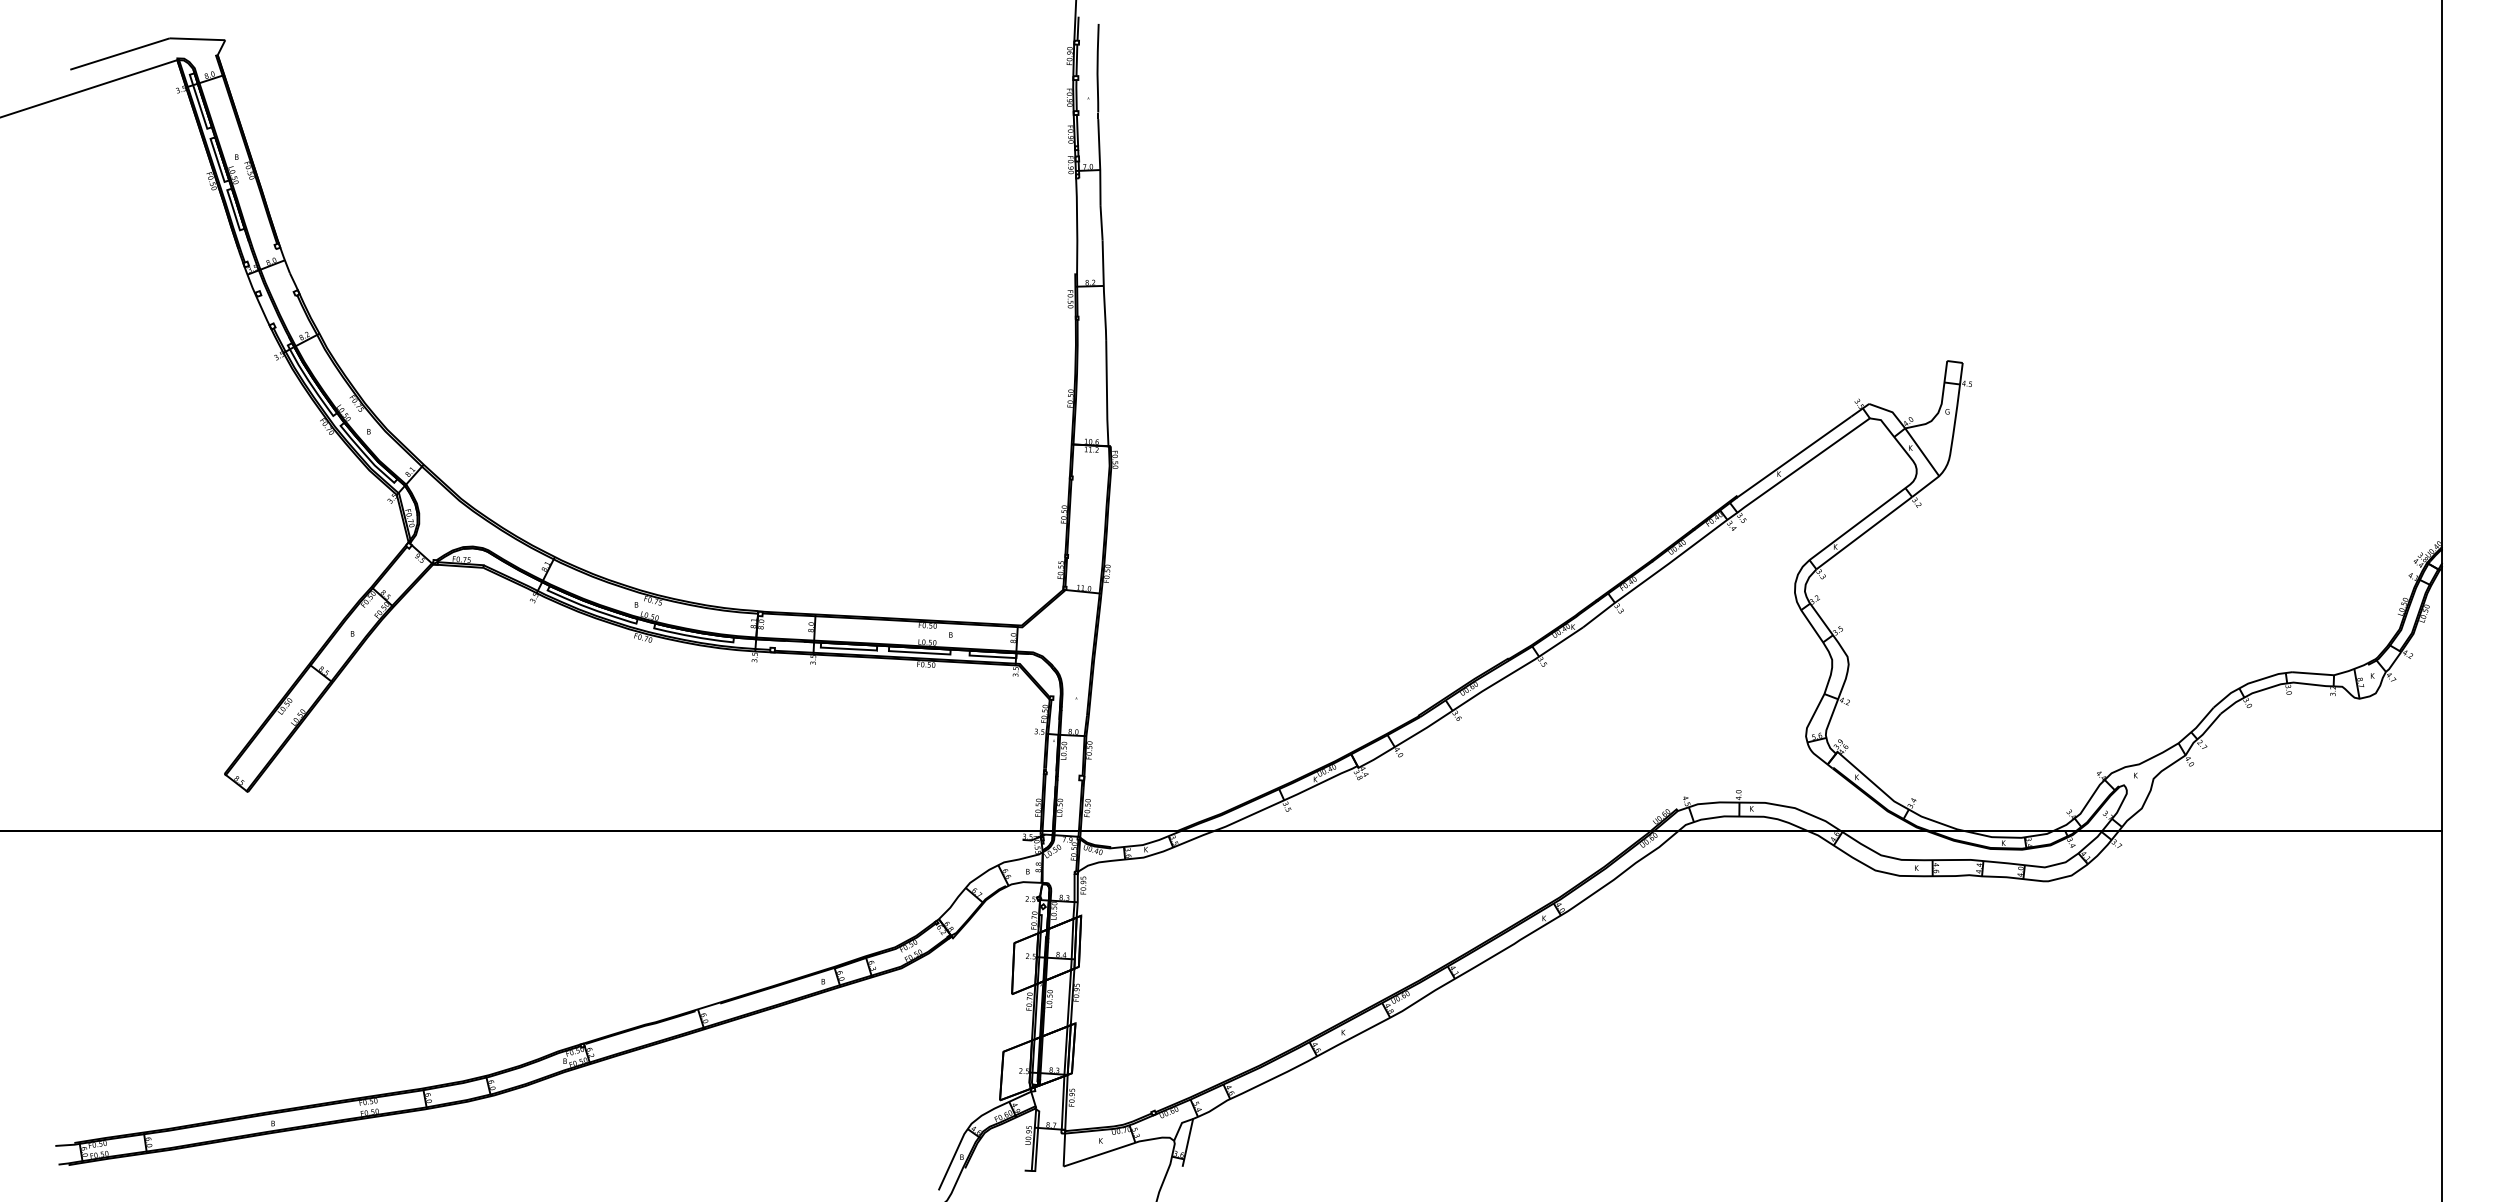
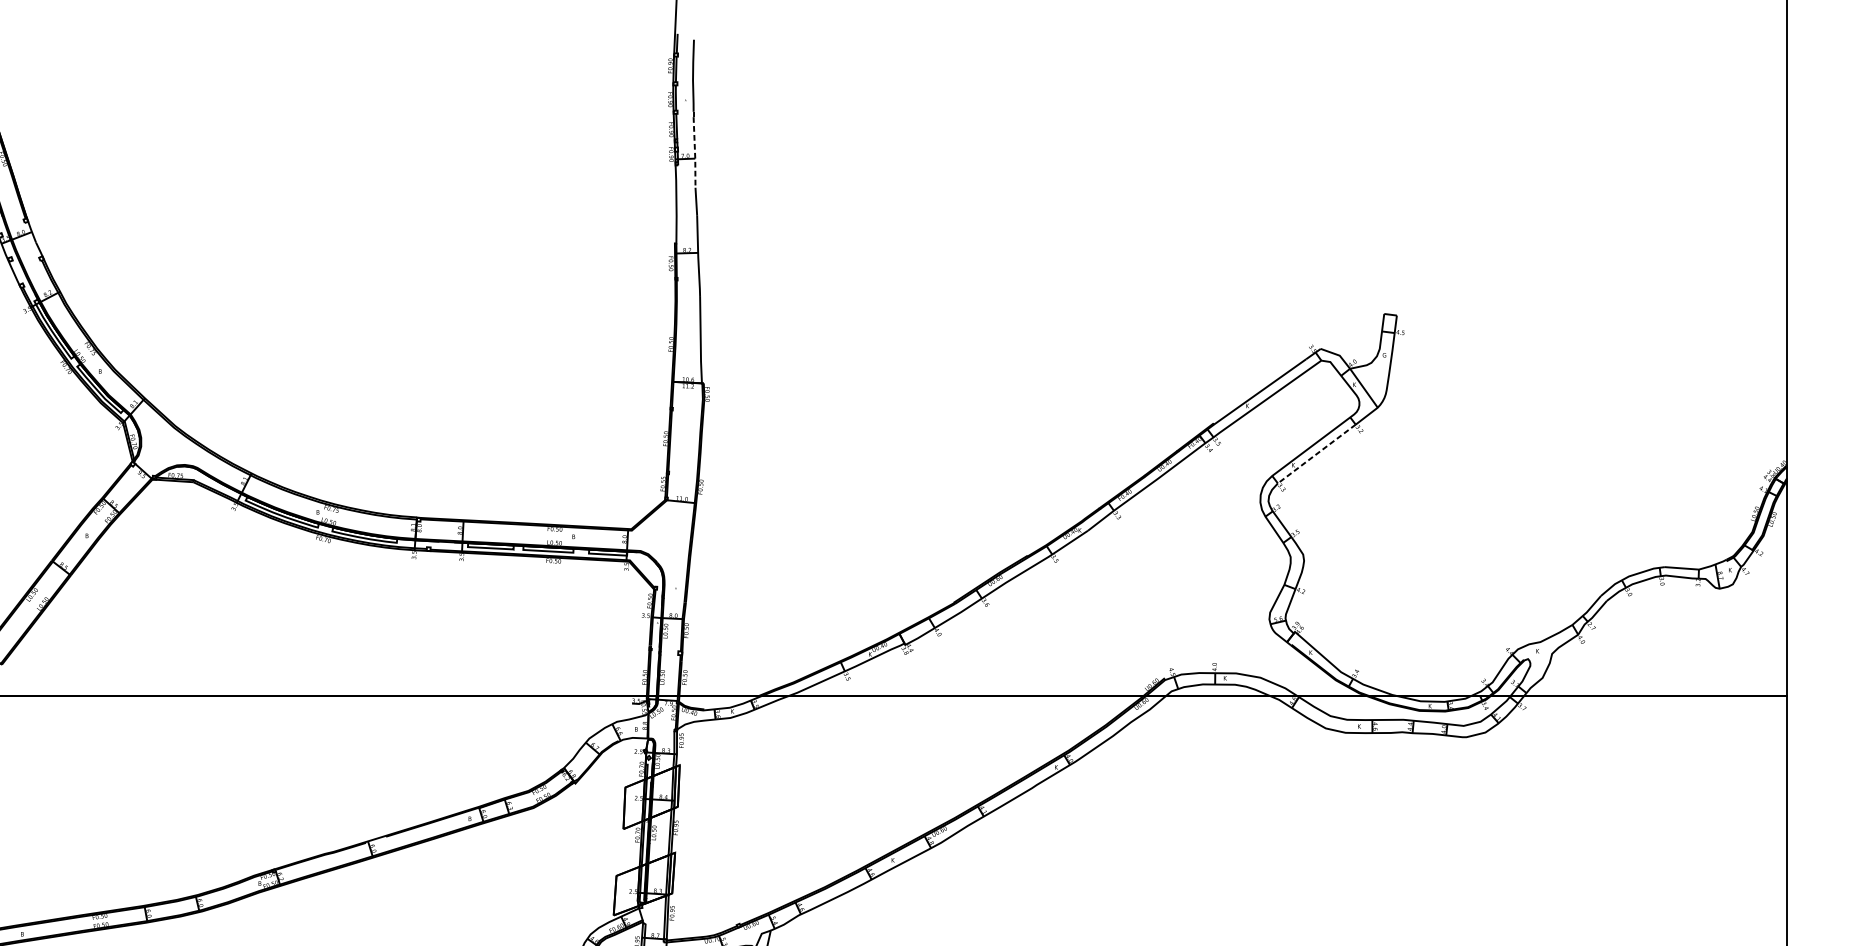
line: (1099, 163) -> (694, 153), solid -> dashed
line: (1864, 533) -> (1316, 454), solid -> dashed

